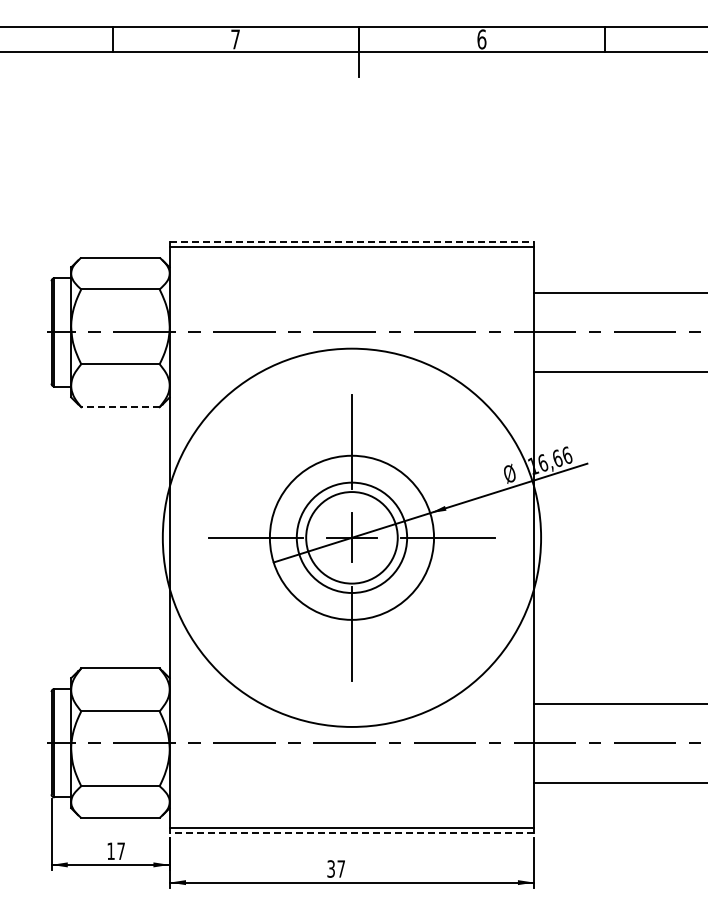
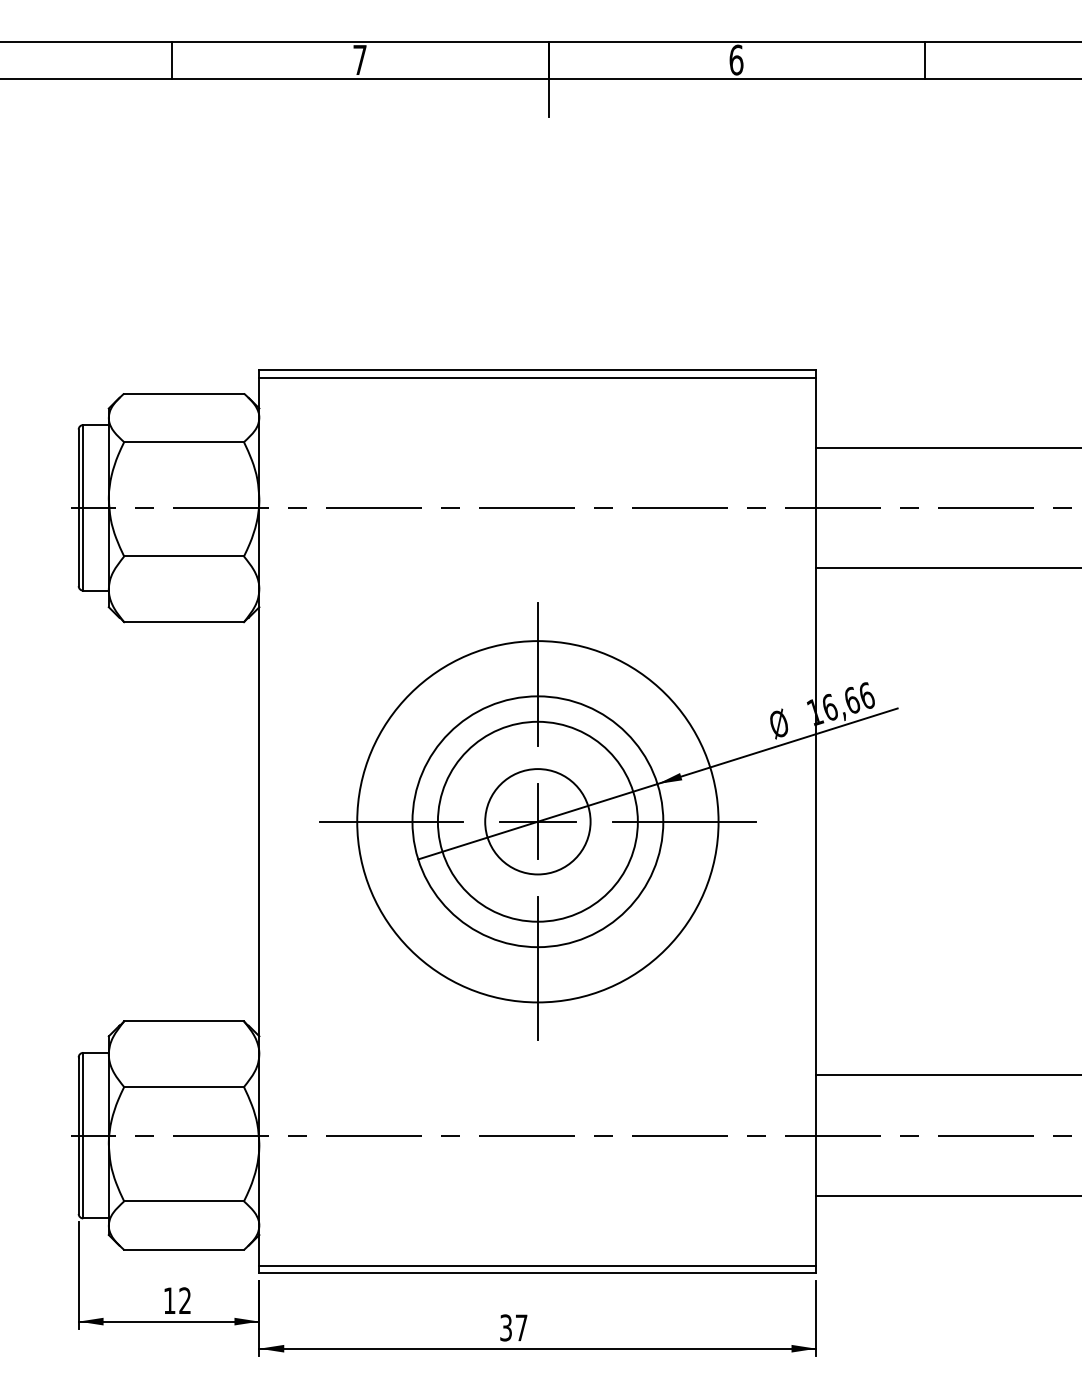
line: (352, 242) -> (538, 370), dashed -> solid
line: (119, 407) -> (182, 622), dashed -> solid
circle: (351, 537) -> (537, 821), size x0.62
circle: (351, 537) -> (537, 821), size x0.62
circle: (351, 537) -> (537, 821), size x1.43
line: (351, 833) -> (537, 1273), dashed -> solid
text: (120, 850) -> (184, 1299), 17 -> 12

